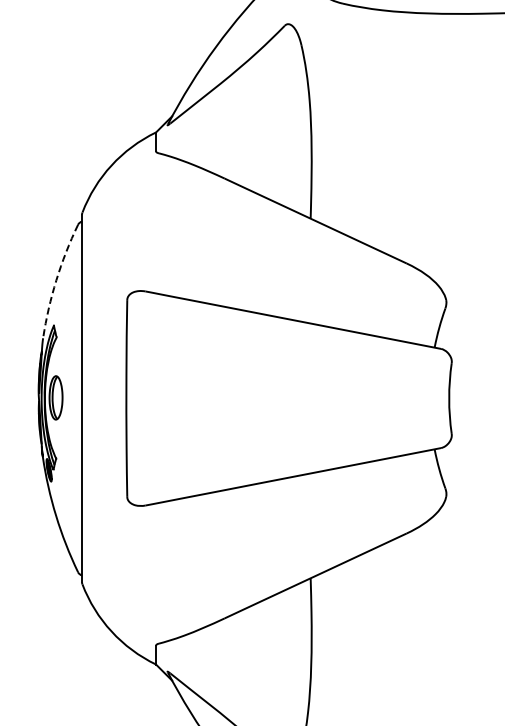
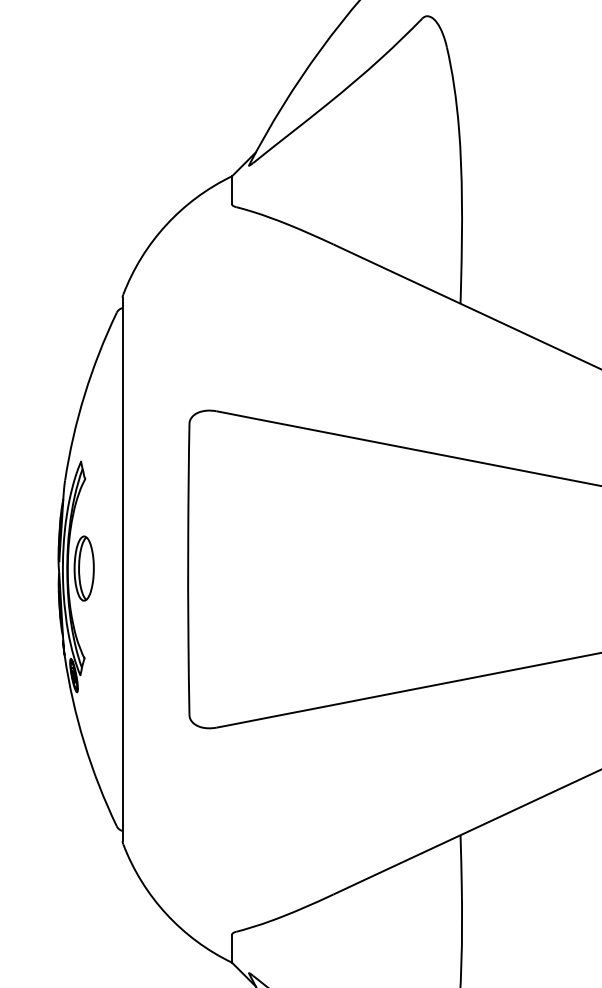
arc: (56, 280) -> (84, 395), dashed -> solid

